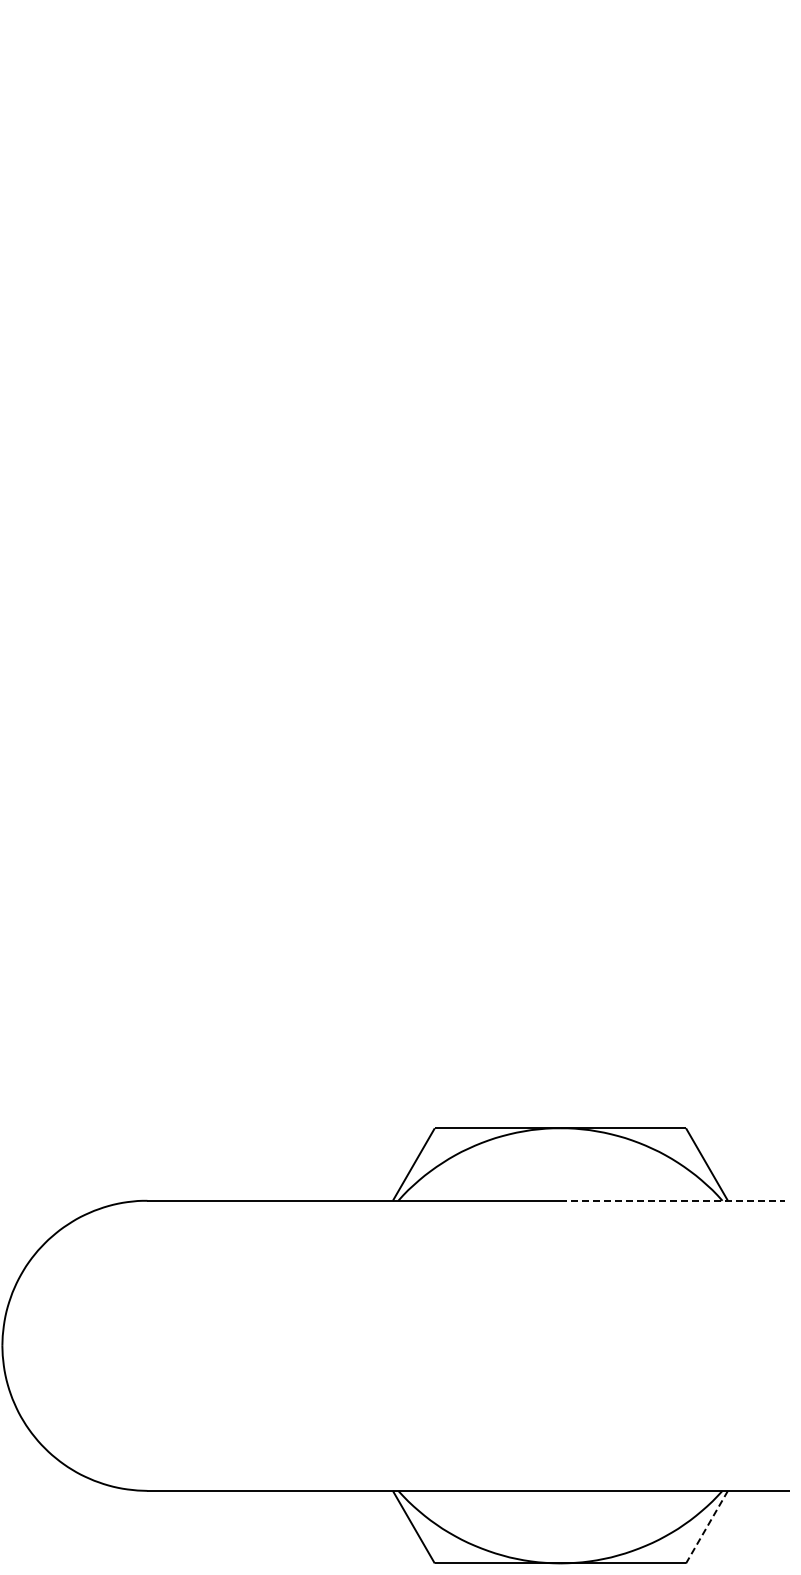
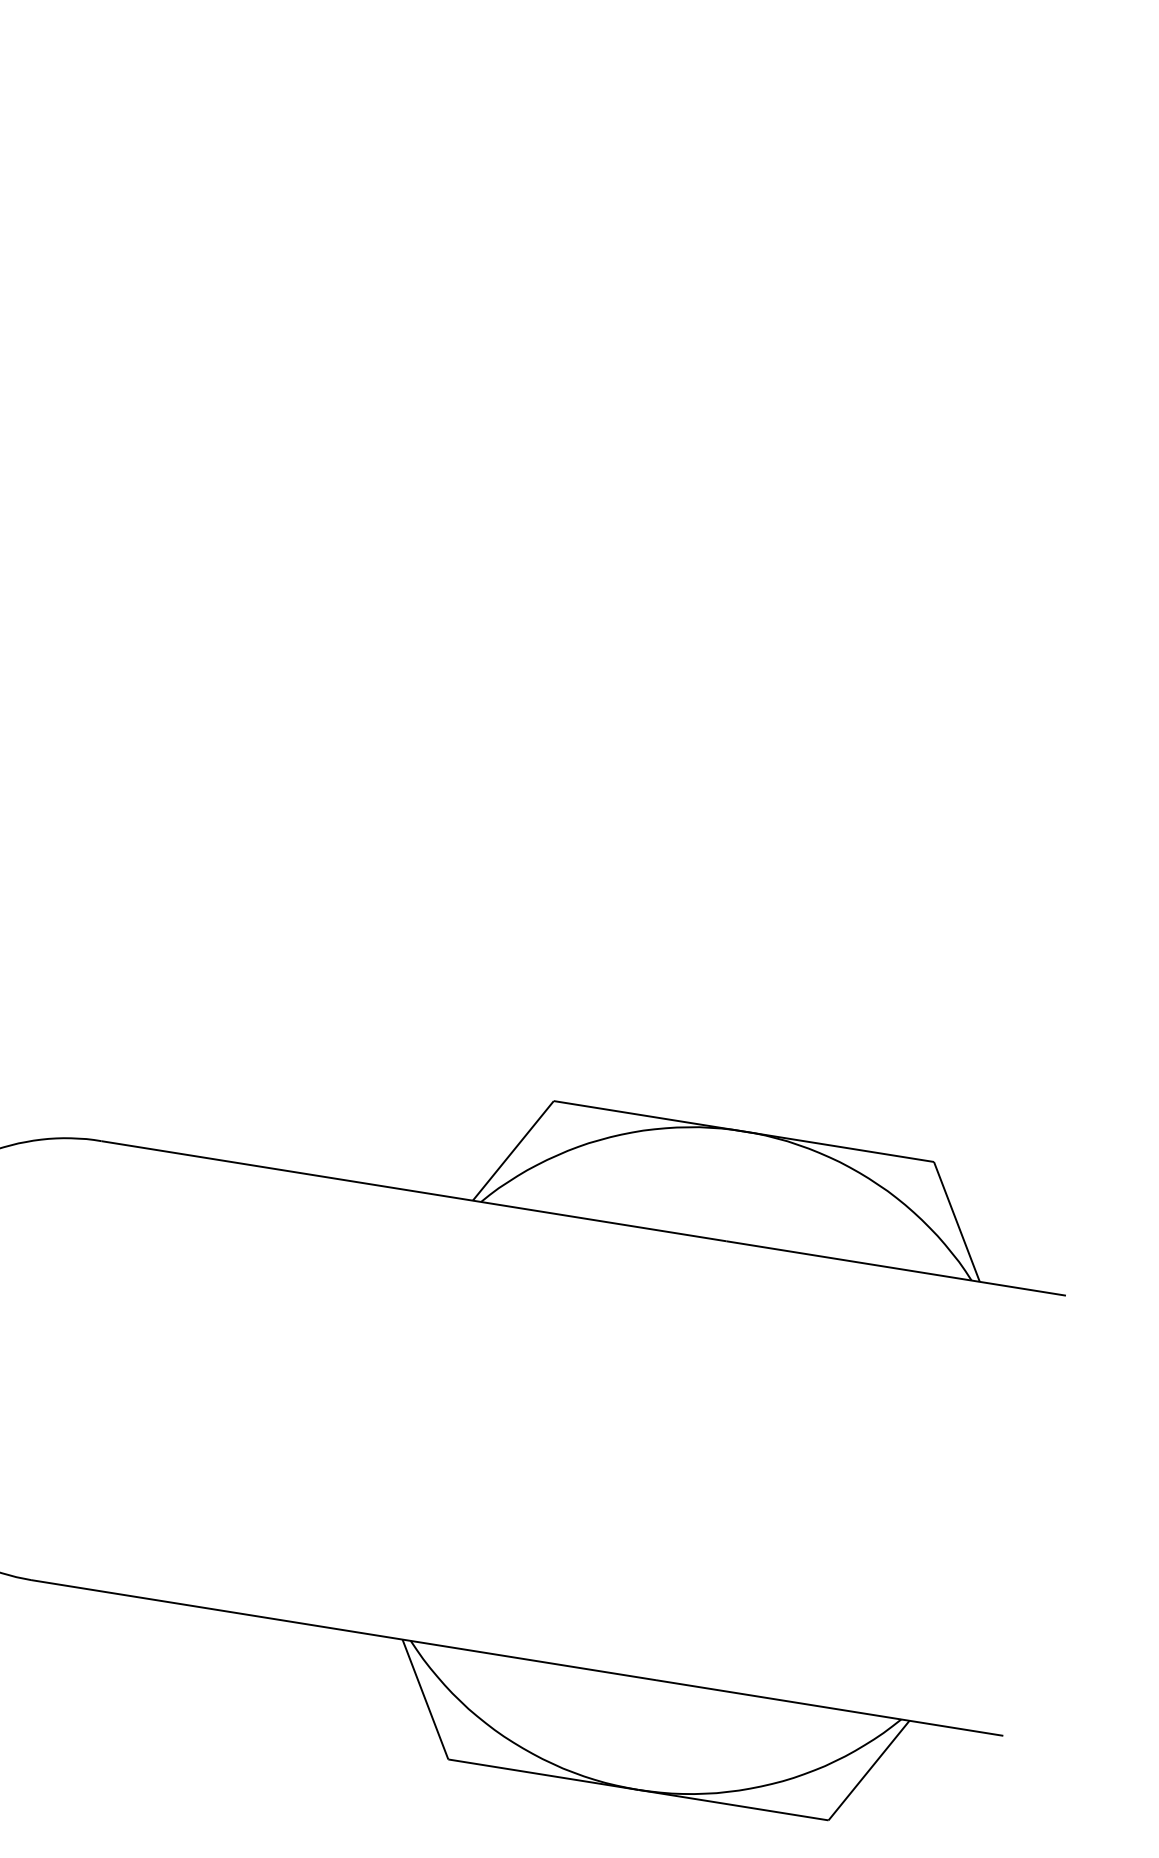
line: (673, 1200) -> (897, 1268), dashed -> solid
line: (707, 1527) -> (869, 1771), dashed -> solid

